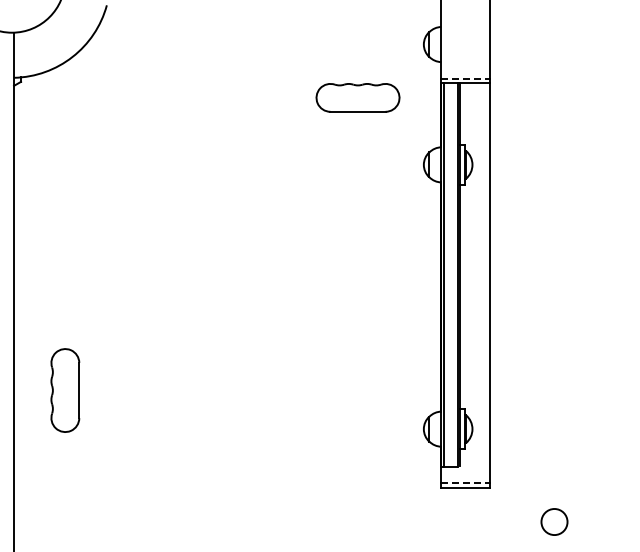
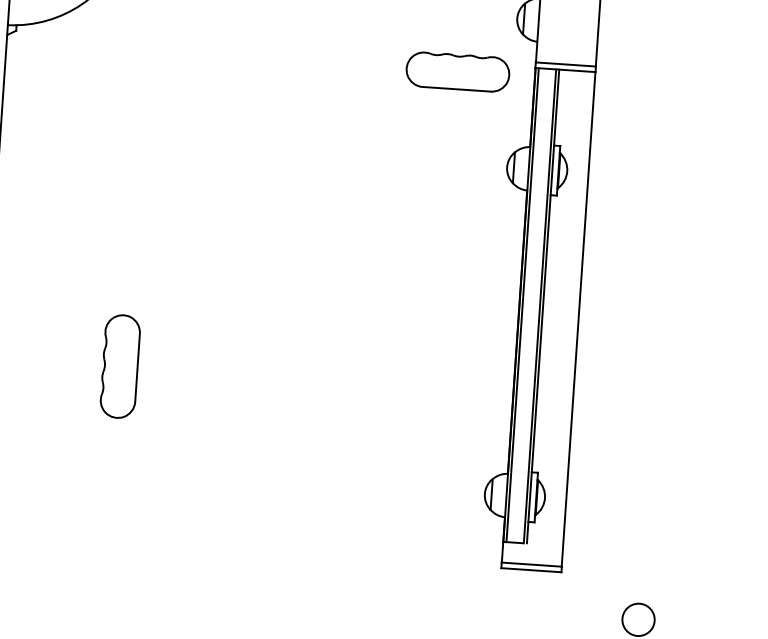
line: (466, 78) -> (567, 64), dashed -> solid
part: (357, 97) -> (457, 71), moved
part: (65, 390) -> (120, 366), moved
line: (466, 483) -> (533, 564), dashed -> solid

